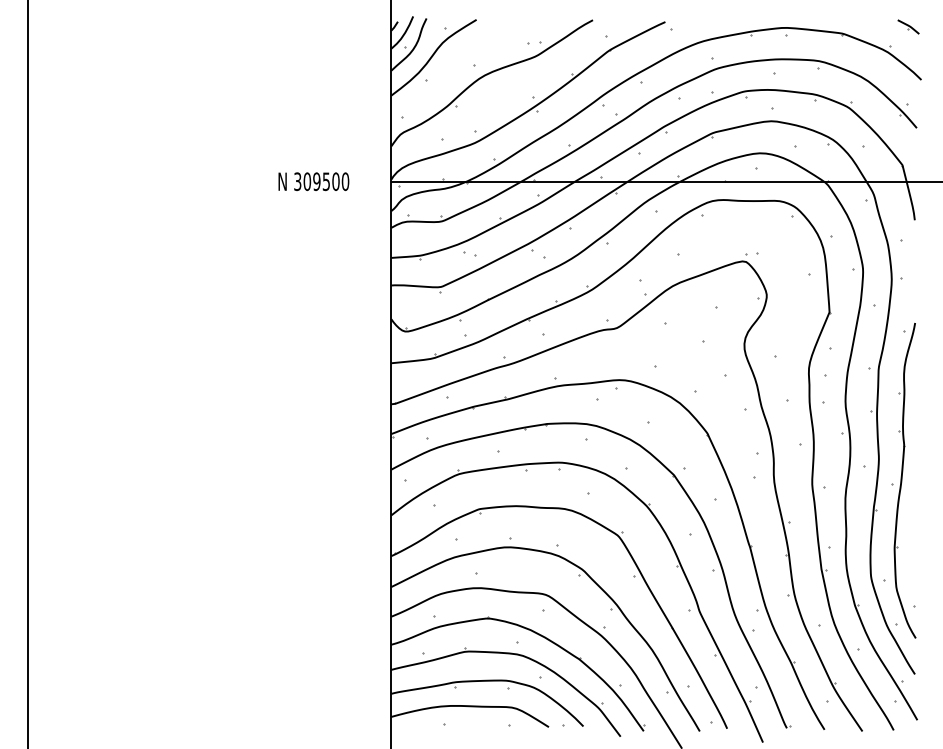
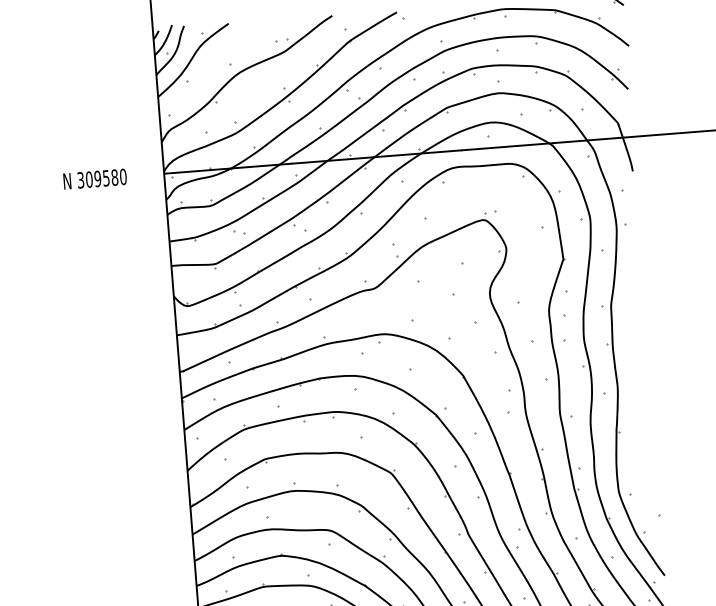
text: (335, 181) -> (114, 177), 309500 -> 309580
part: (903, 480) -> (641, 403), removed

